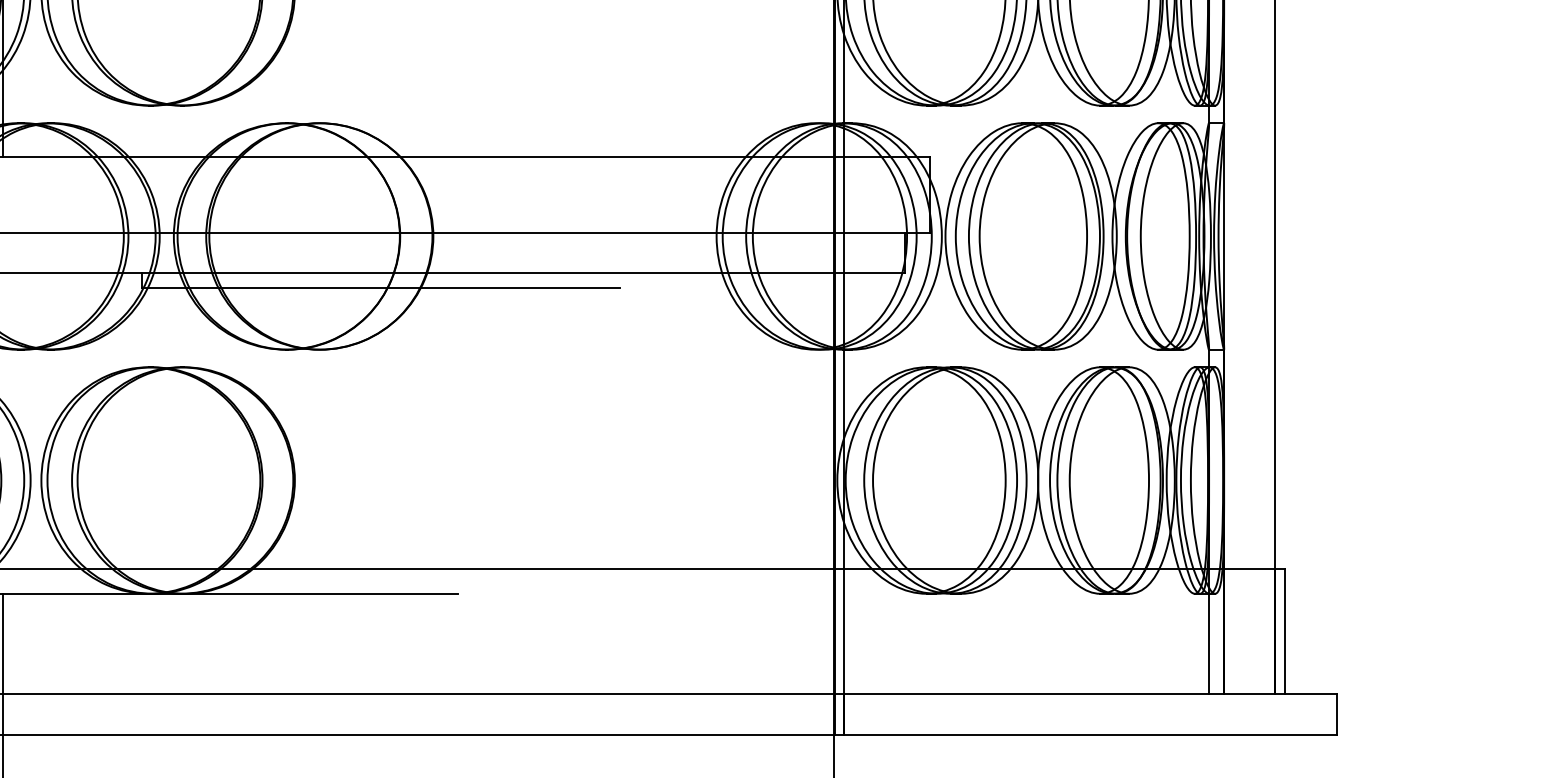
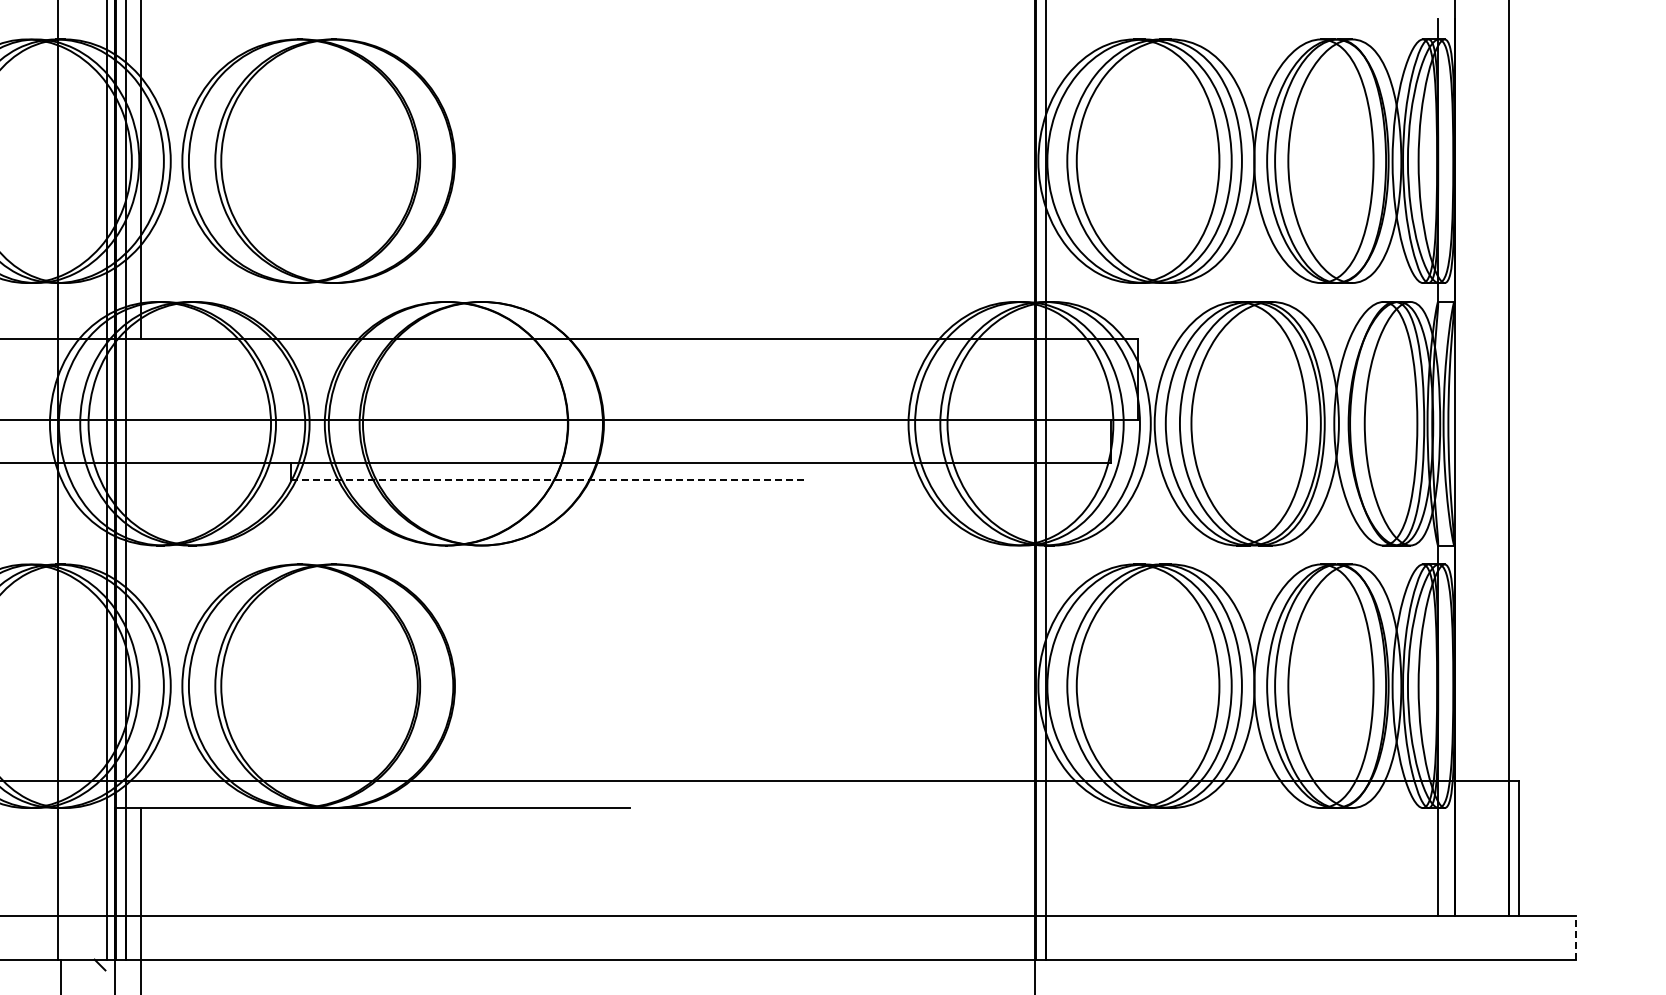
line: (381, 288) -> (548, 479), solid -> dashed
line: (1337, 714) -> (1576, 937), solid -> dashed

